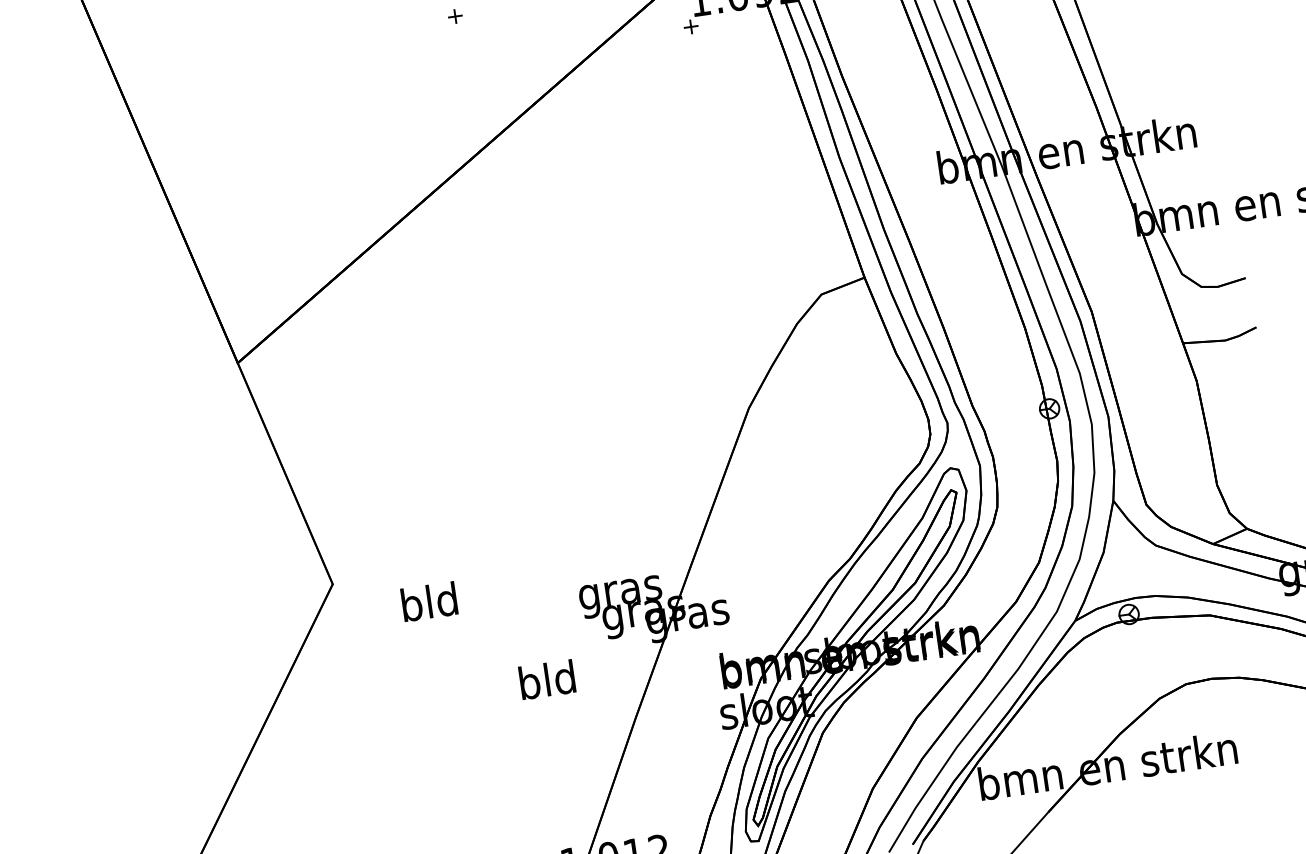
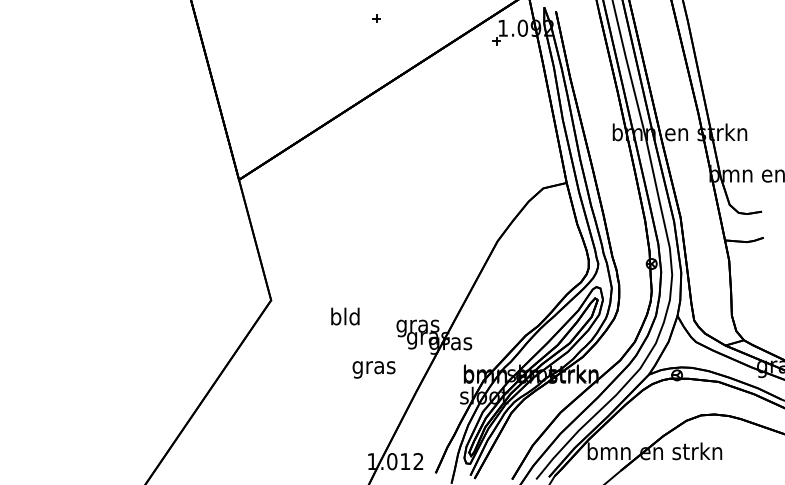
text: (429, 601) -> (345, 316), moved
text: (546, 684) -> (373, 367), bld -> gras

